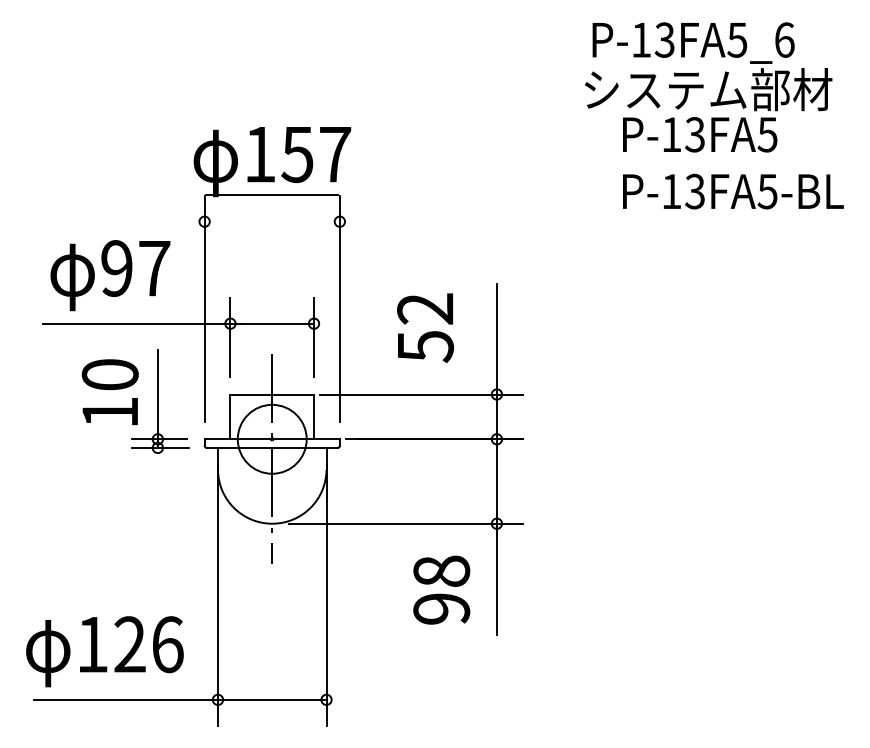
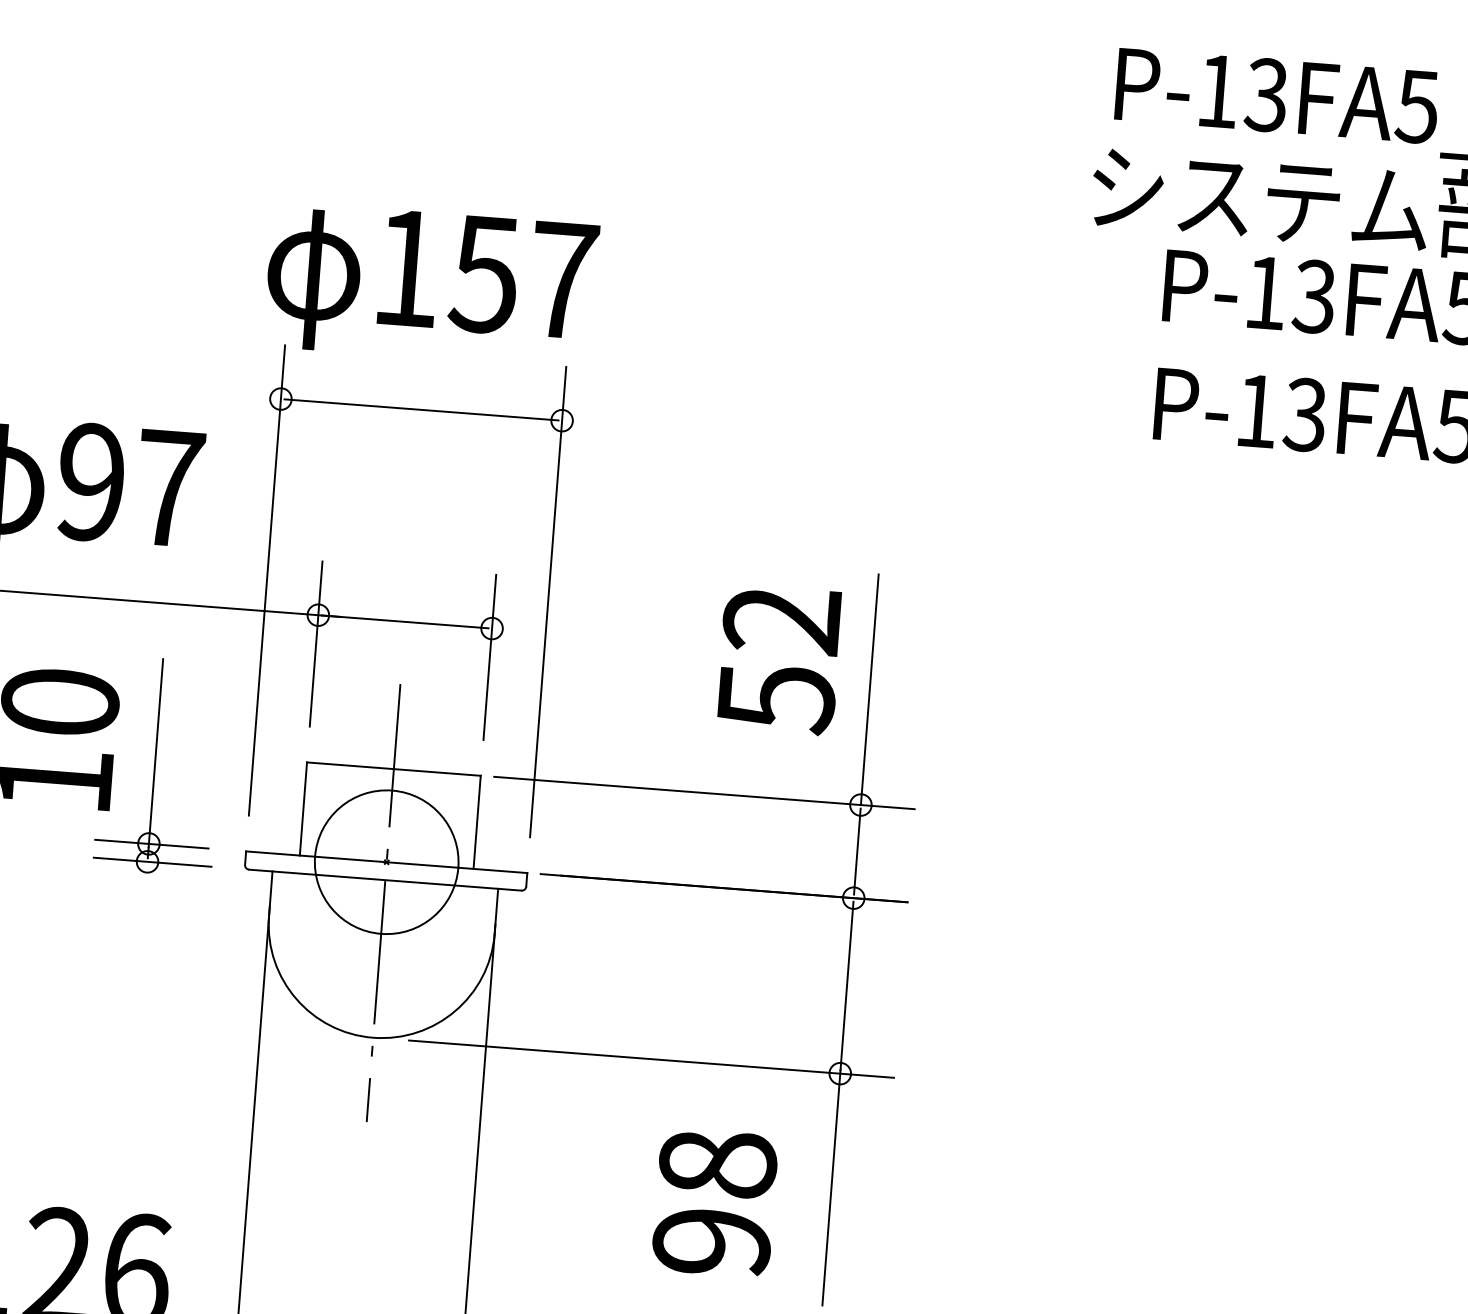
line: (272, 194) -> (422, 409), moved
text: (425, 327) -> (779, 658), moved

